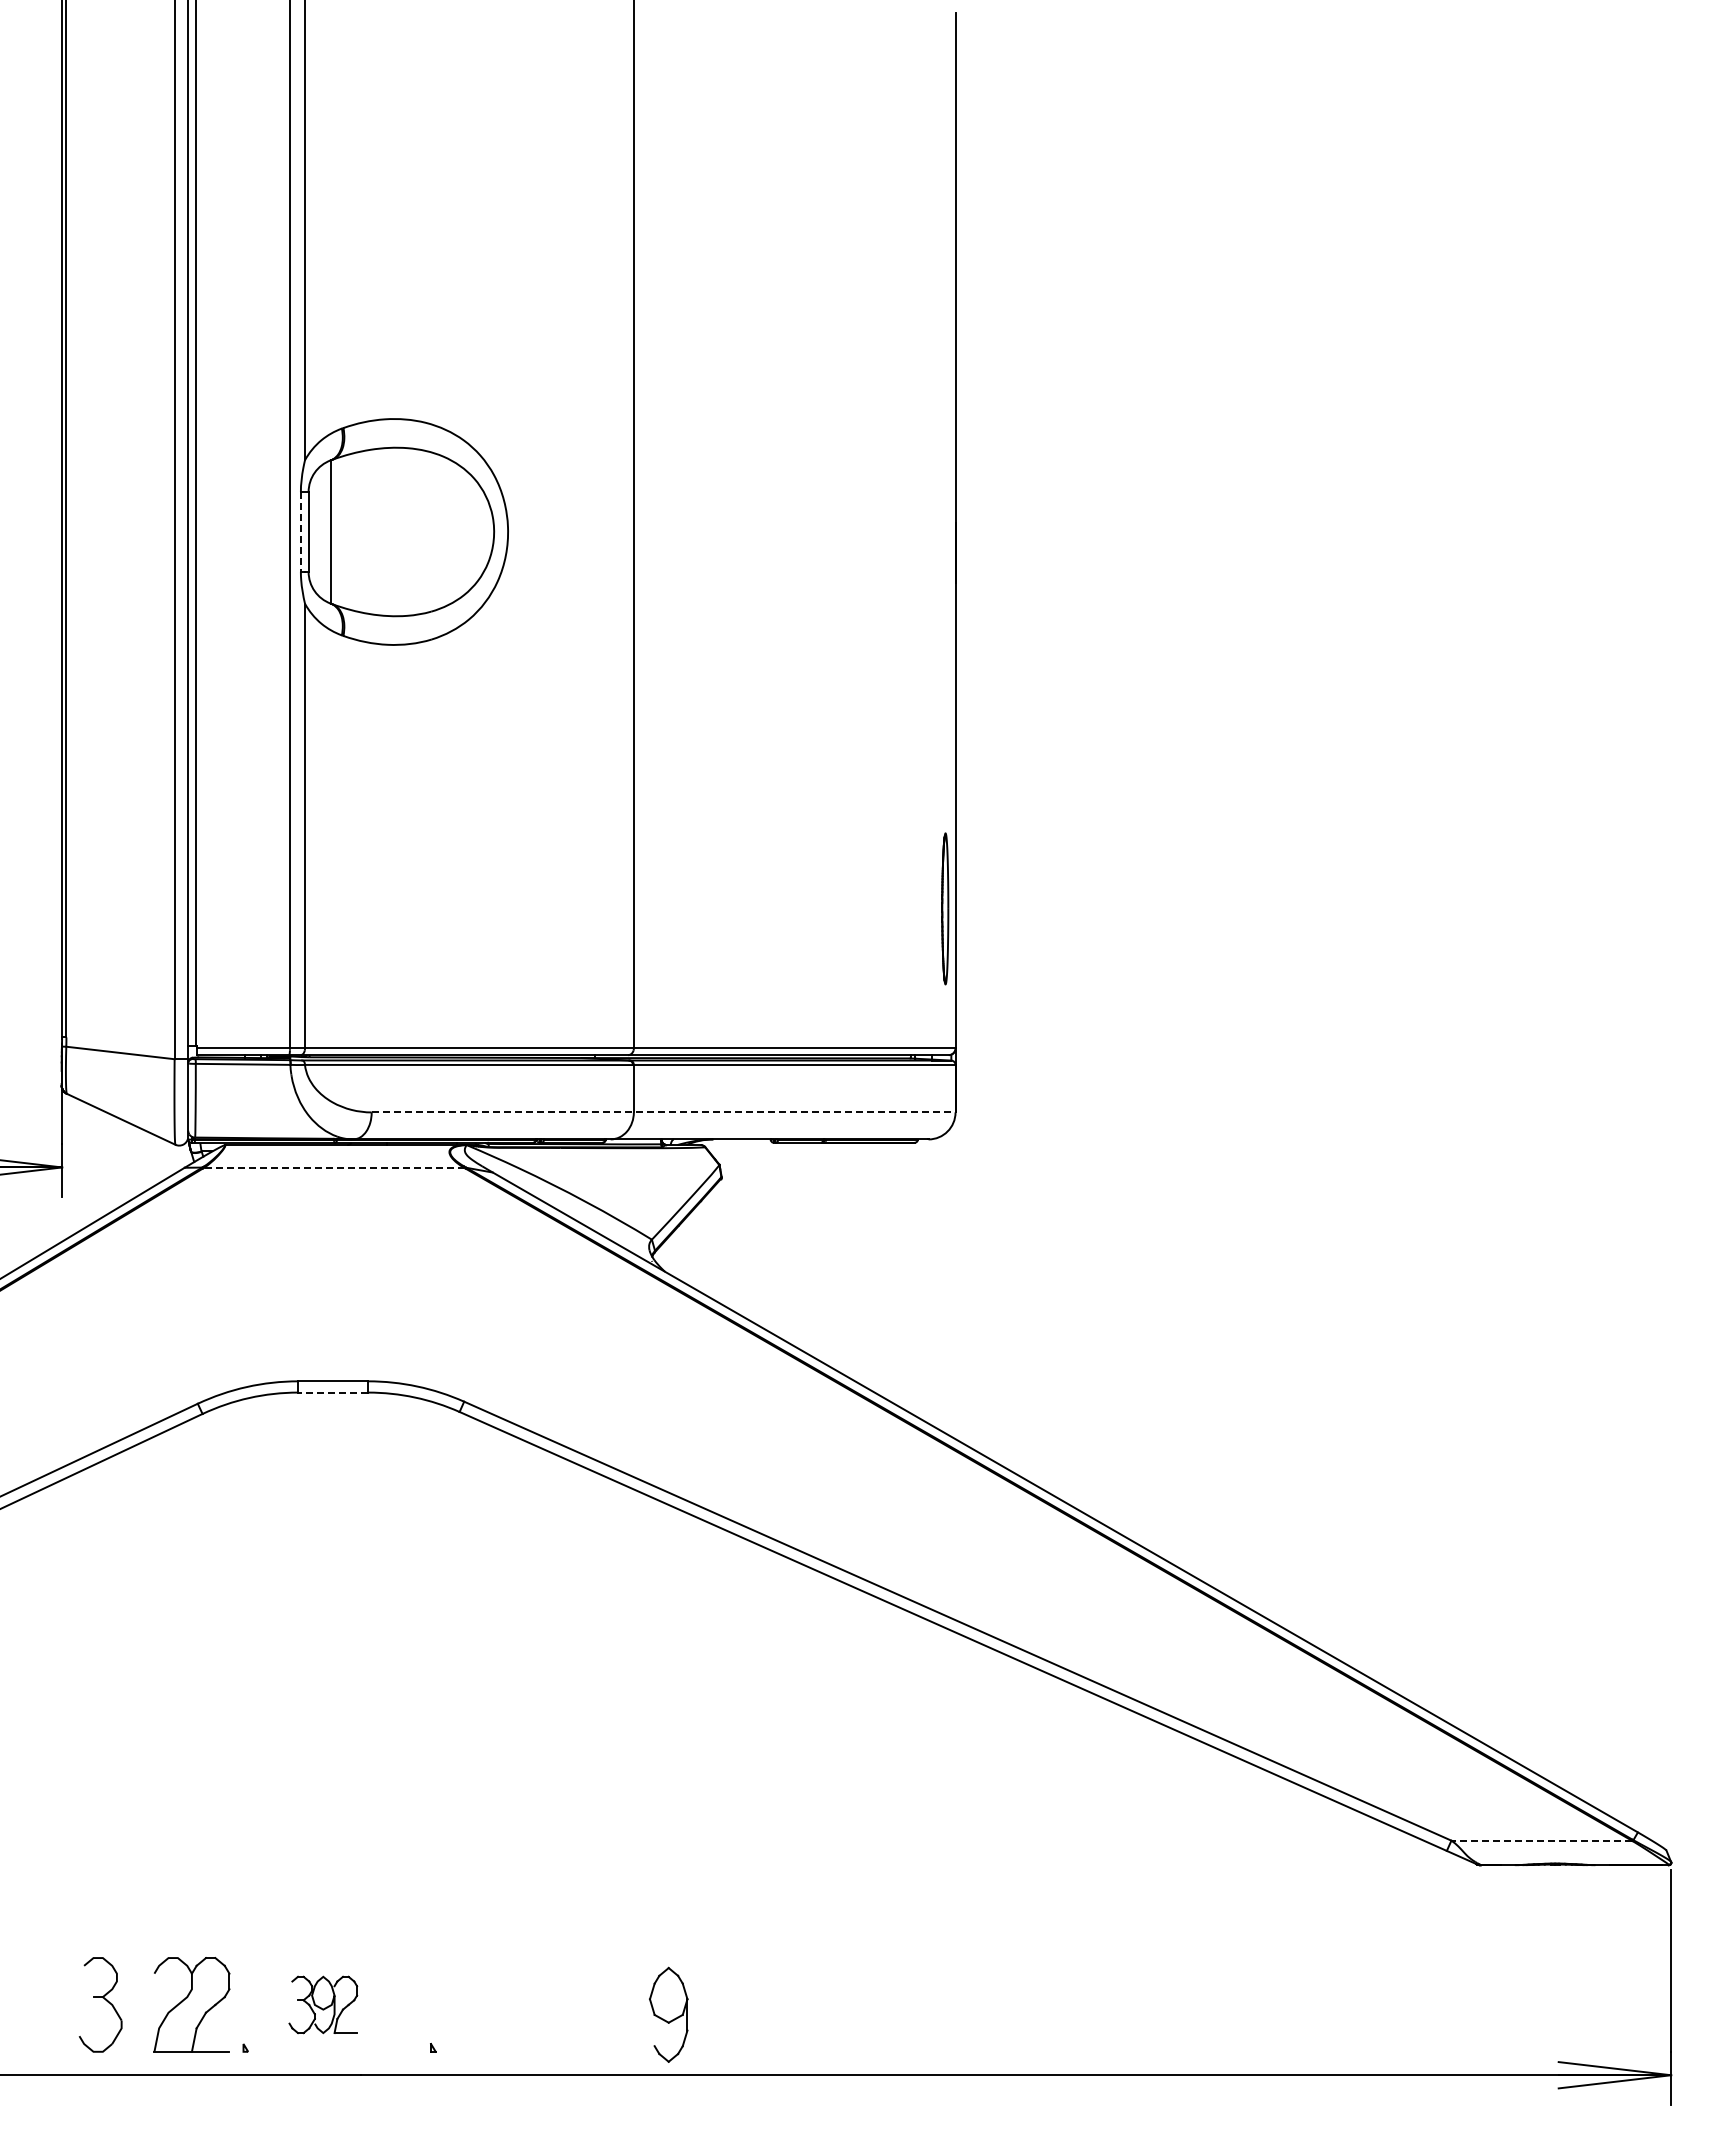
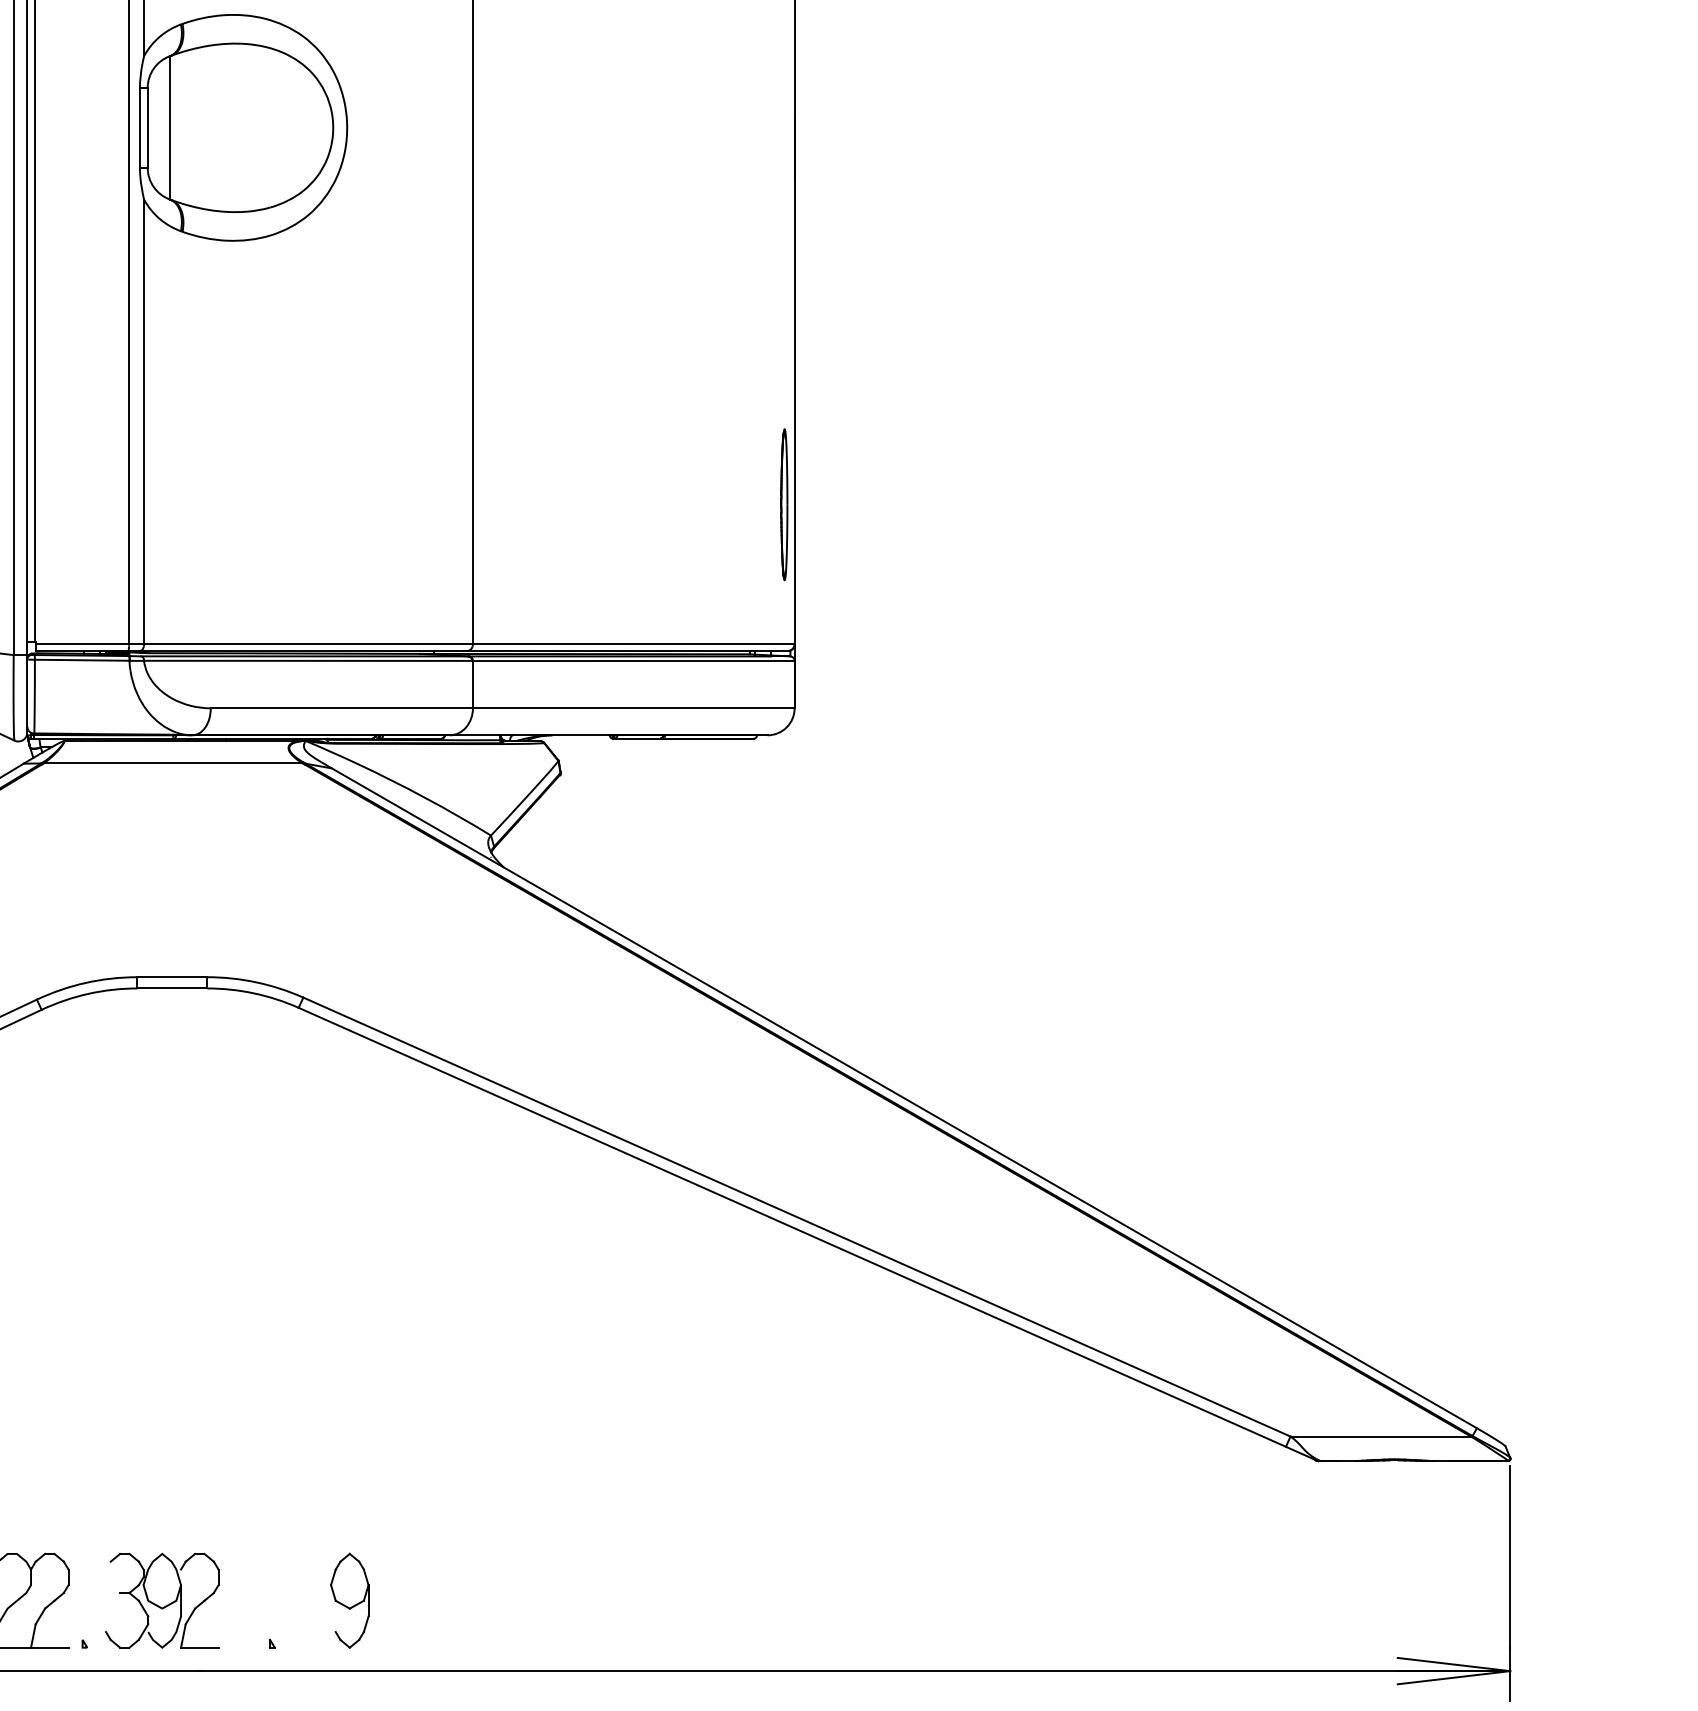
line: (300, 532) -> (139, 128), dashed -> solid
line: (663, 1112) -> (502, 708), dashed -> solid
line: (334, 1167) -> (173, 763), dashed -> solid
line: (333, 1392) -> (172, 988), dashed -> solid
line: (1541, 1840) -> (1380, 1436), dashed -> solid
part: (323, 2004) -> (162, 1600), size x1.67
part: (668, 2014) -> (349, 1600), moved

